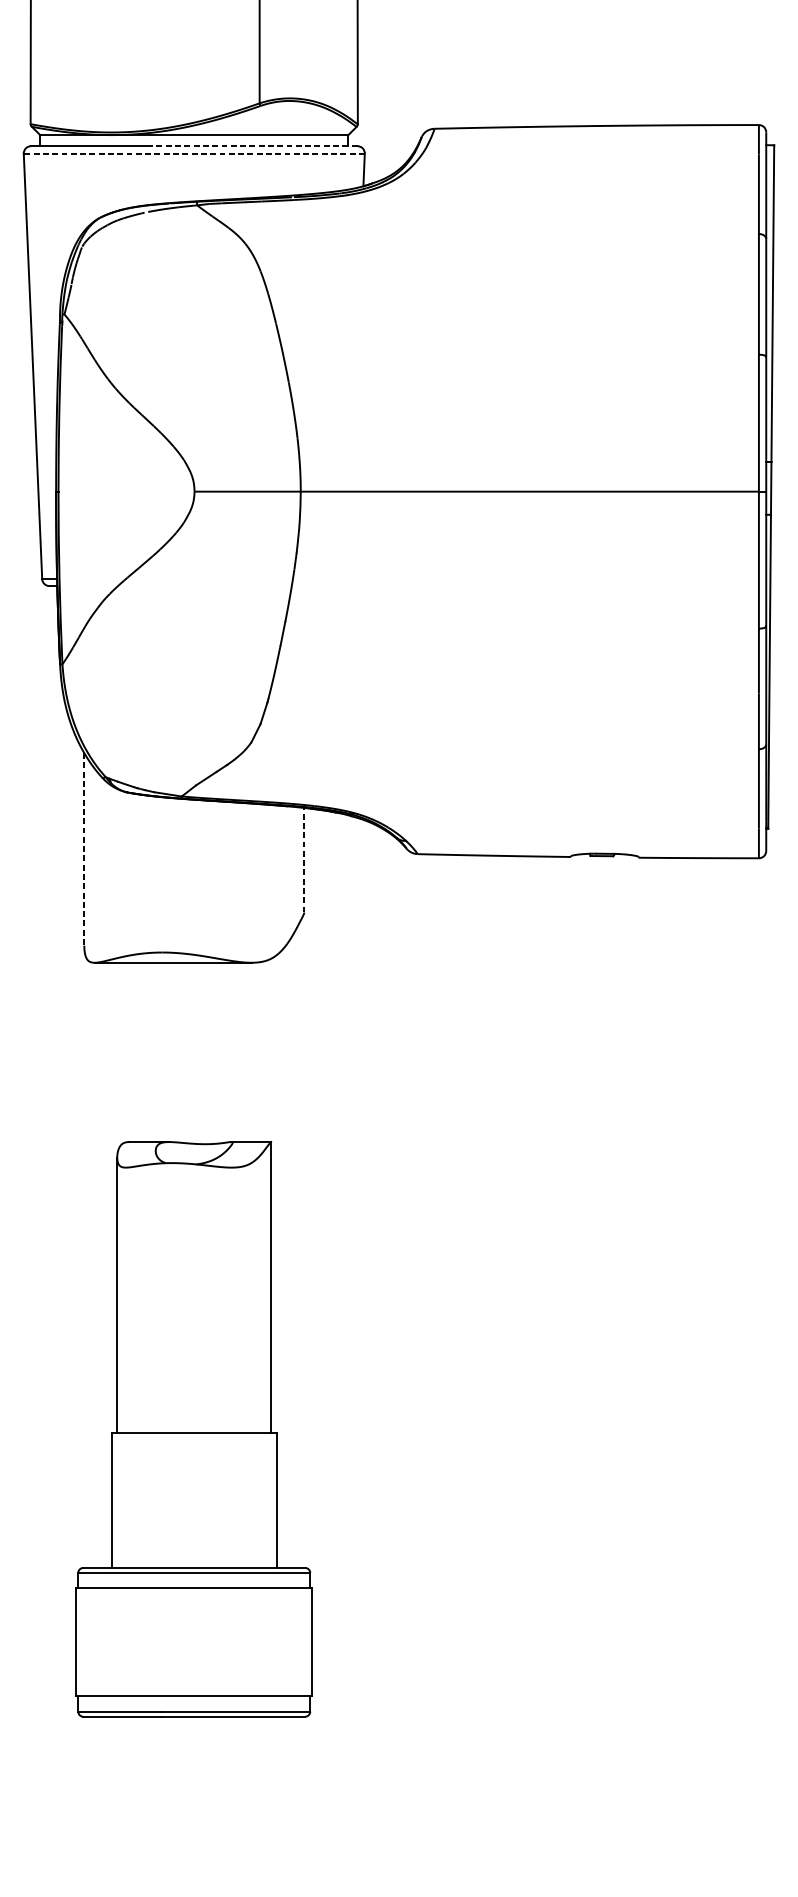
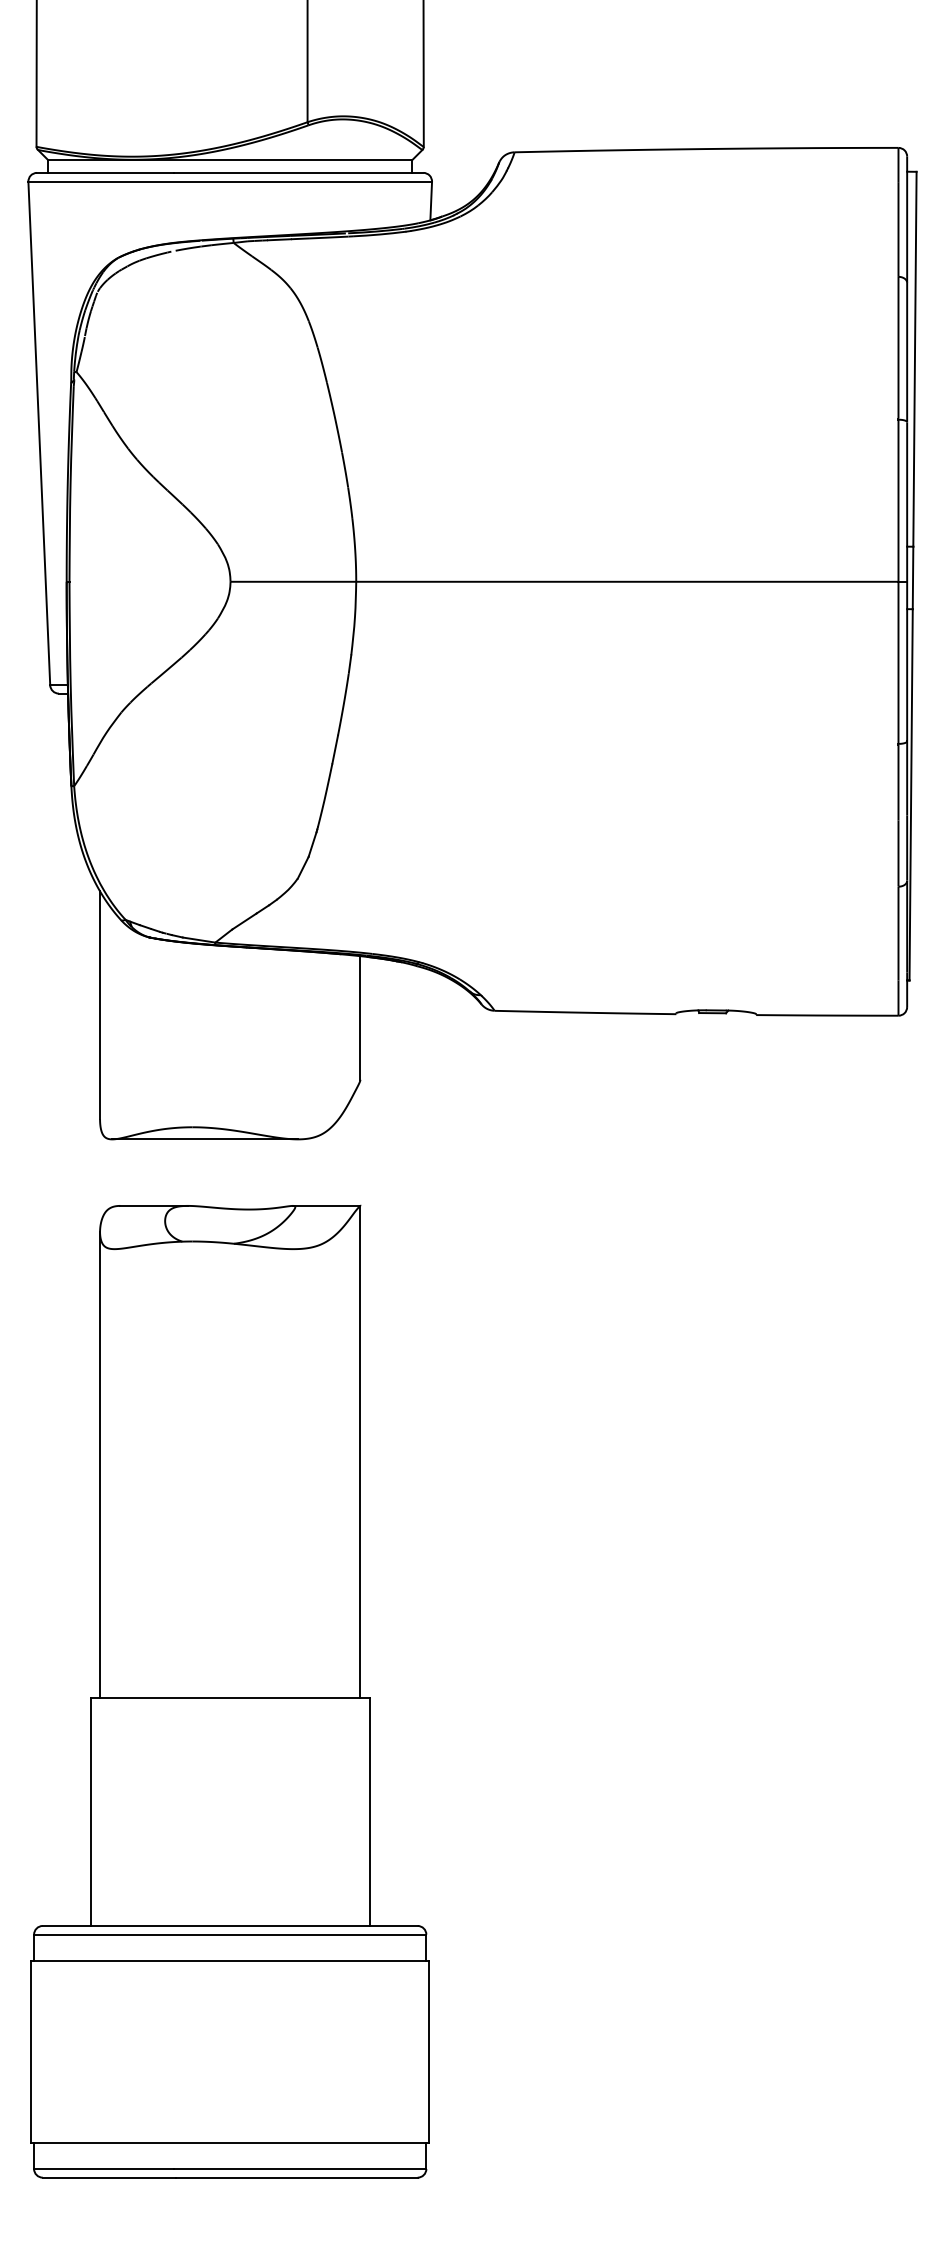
line: (252, 145) -> (299, 172), dashed -> solid
line: (194, 153) -> (230, 181), dashed -> solid
line: (84, 849) -> (100, 1005), dashed -> solid
line: (304, 860) -> (360, 1018), dashed -> solid
part: (193, 1429) -> (229, 1691), size x1.43

